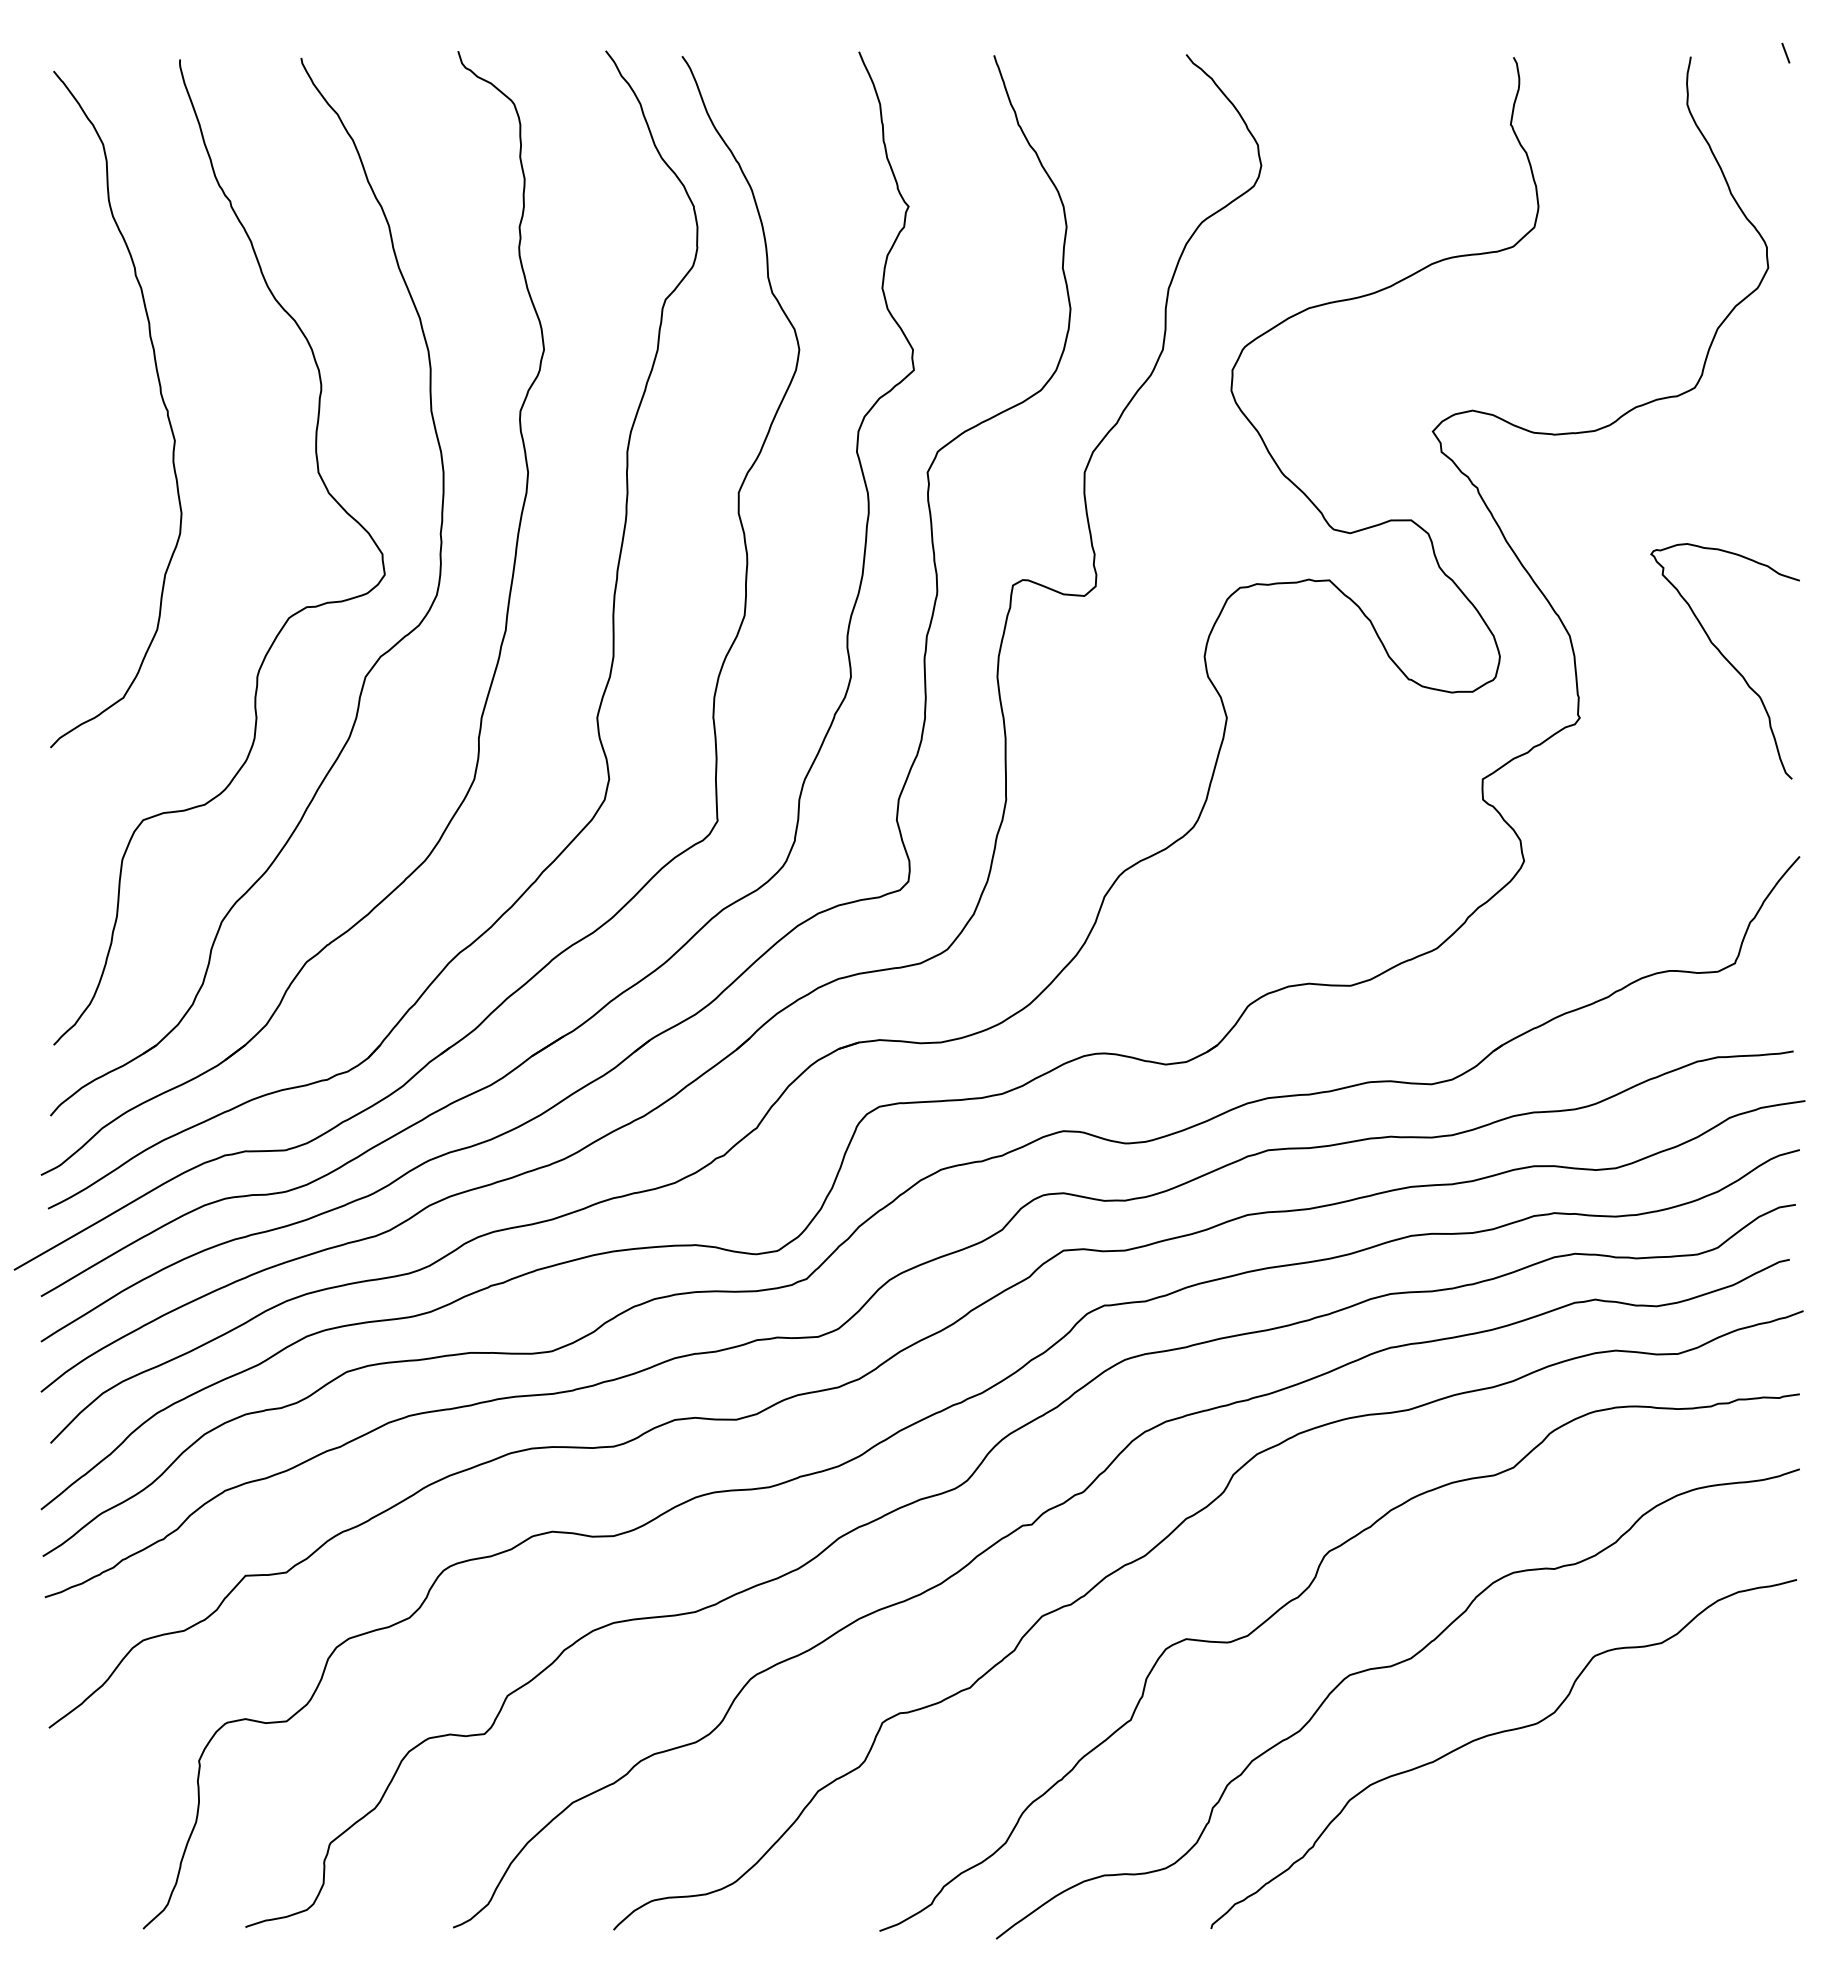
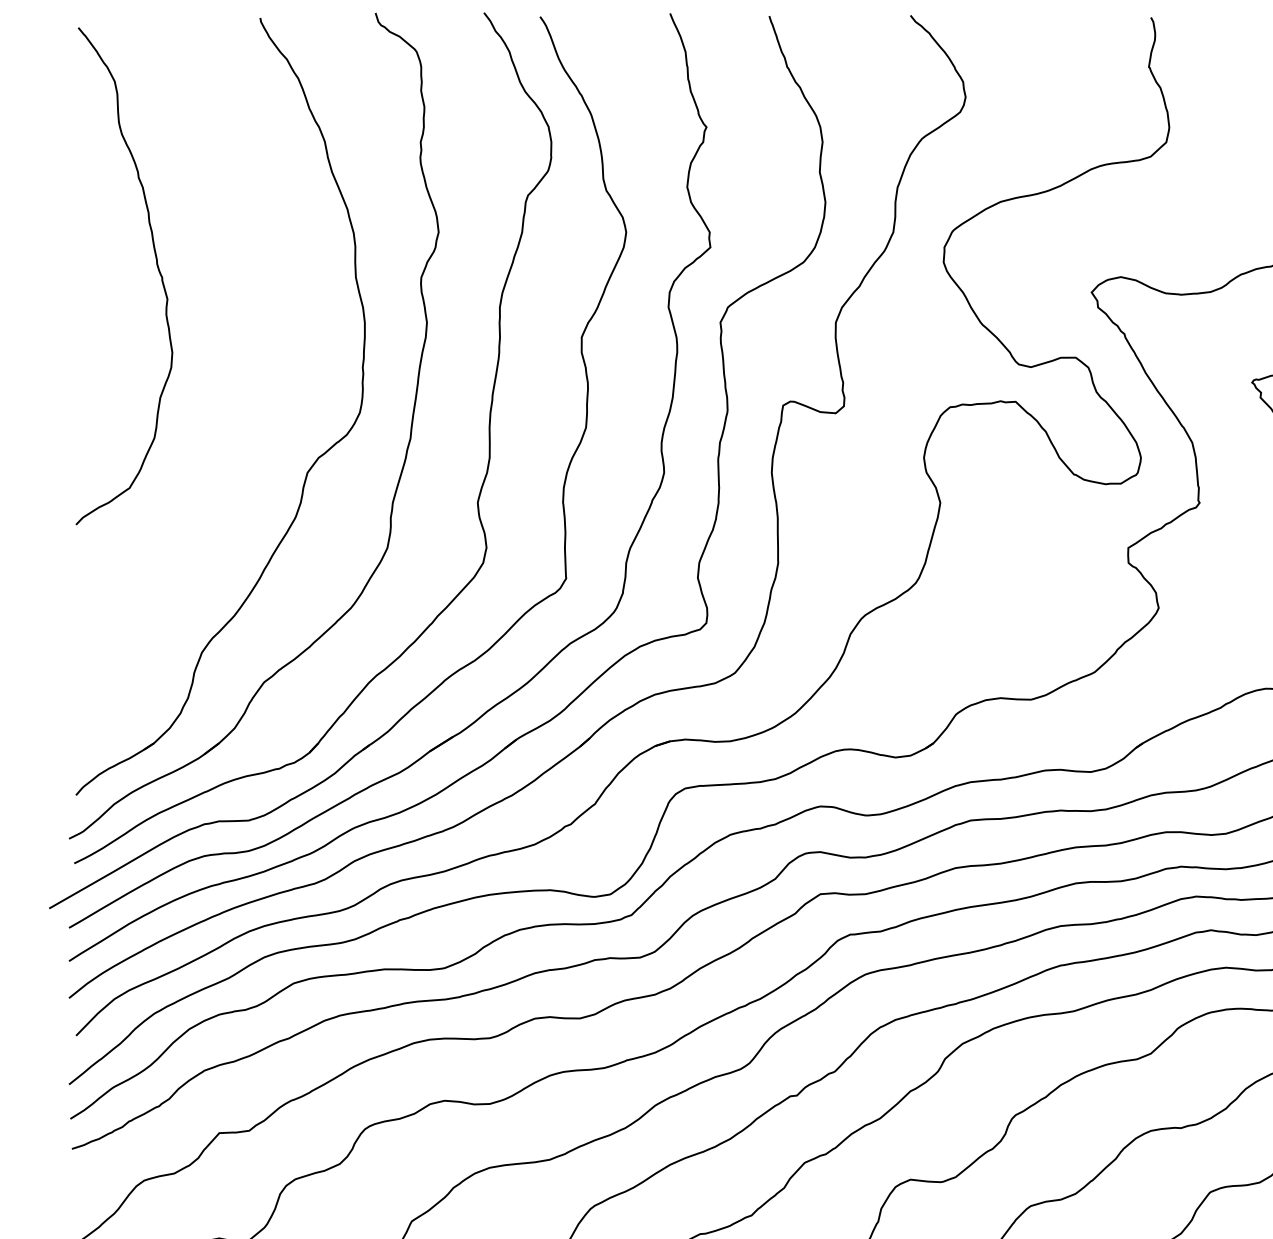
curve: (287, 618) -> (250, 429), removed

